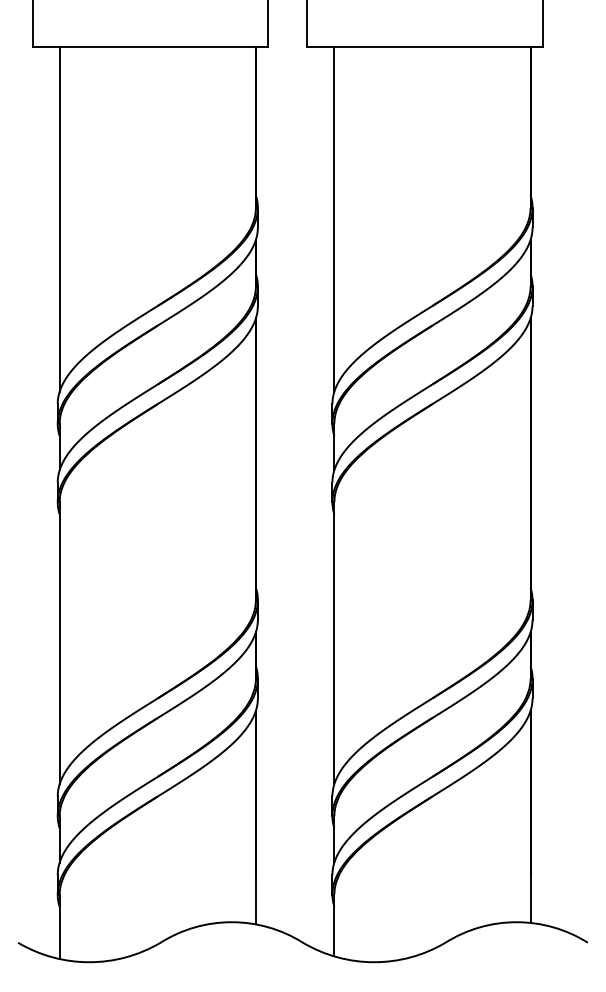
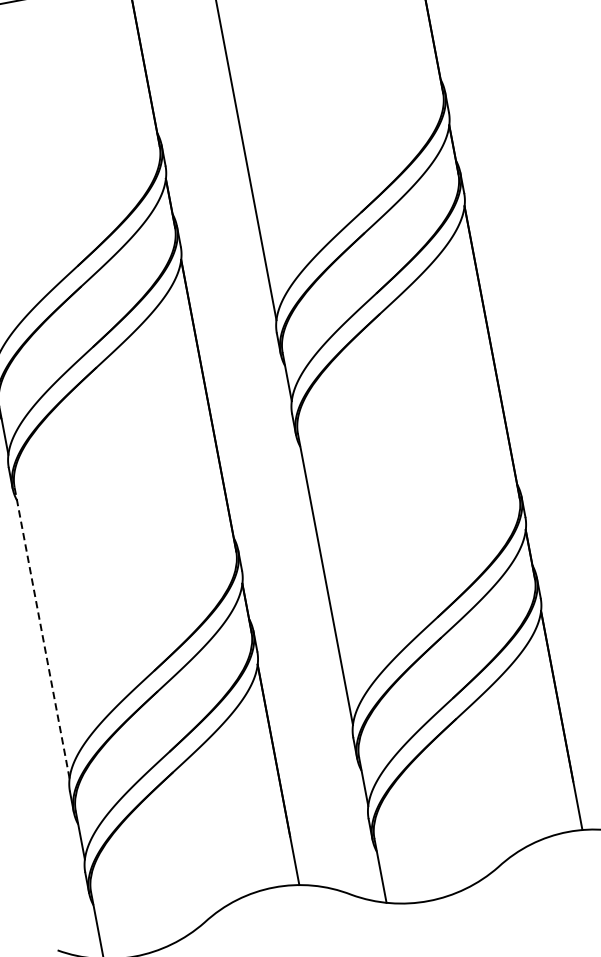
line: (59, 643) -> (41, 633), solid -> dashed

